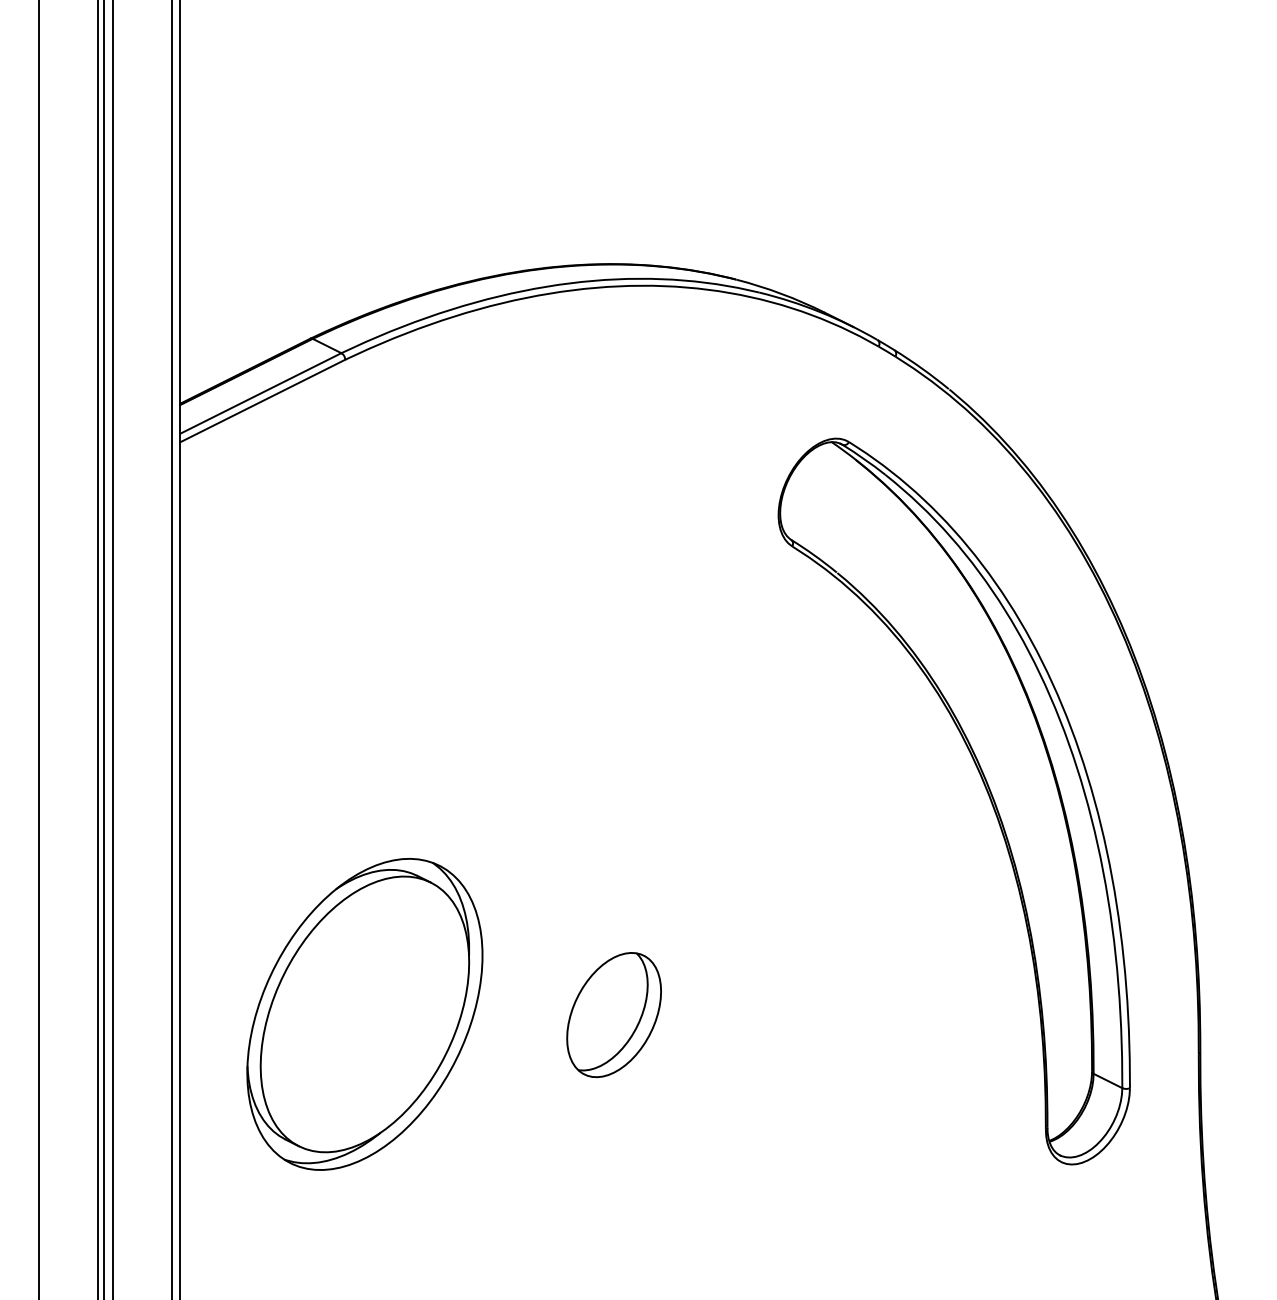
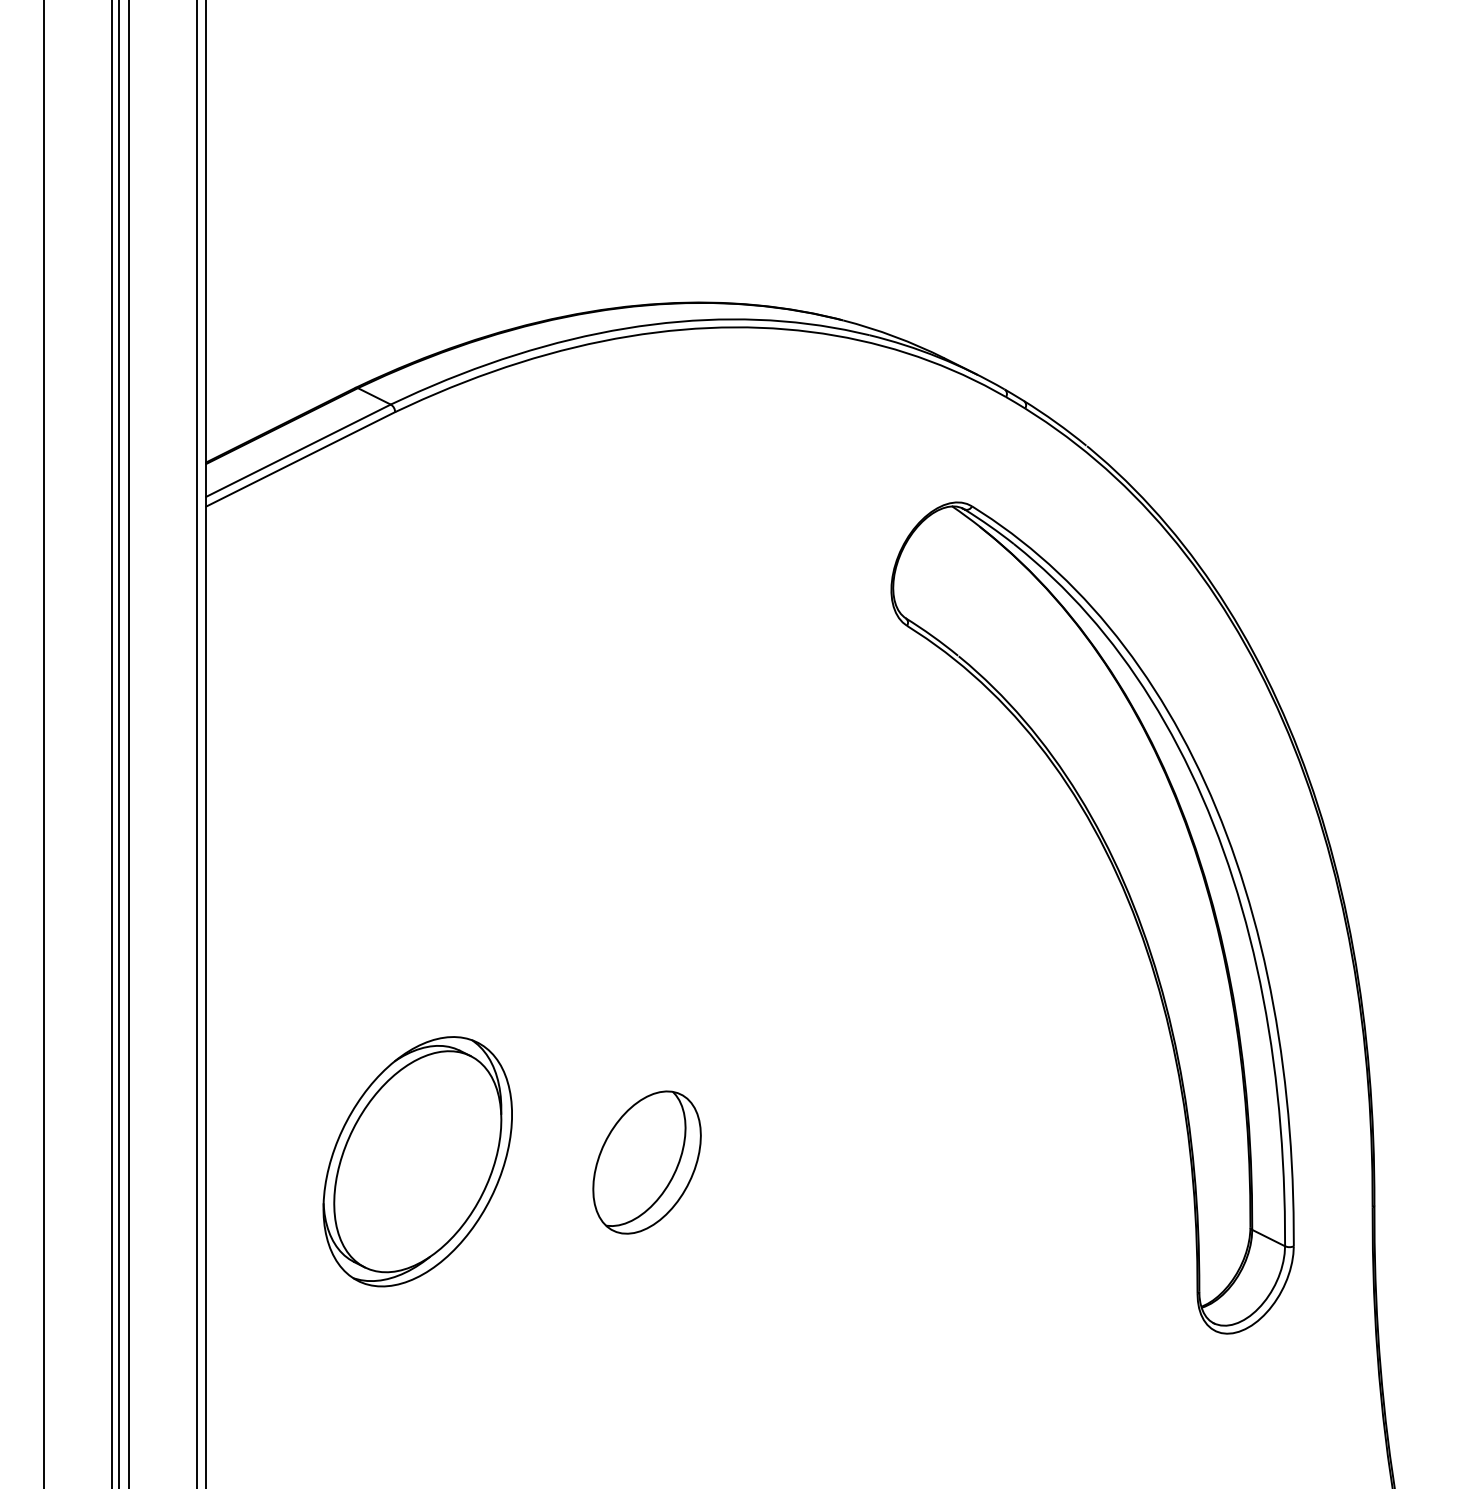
part: (364, 1014) -> (417, 1161), size x0.7
part: (613, 1014) -> (646, 1162), moved

